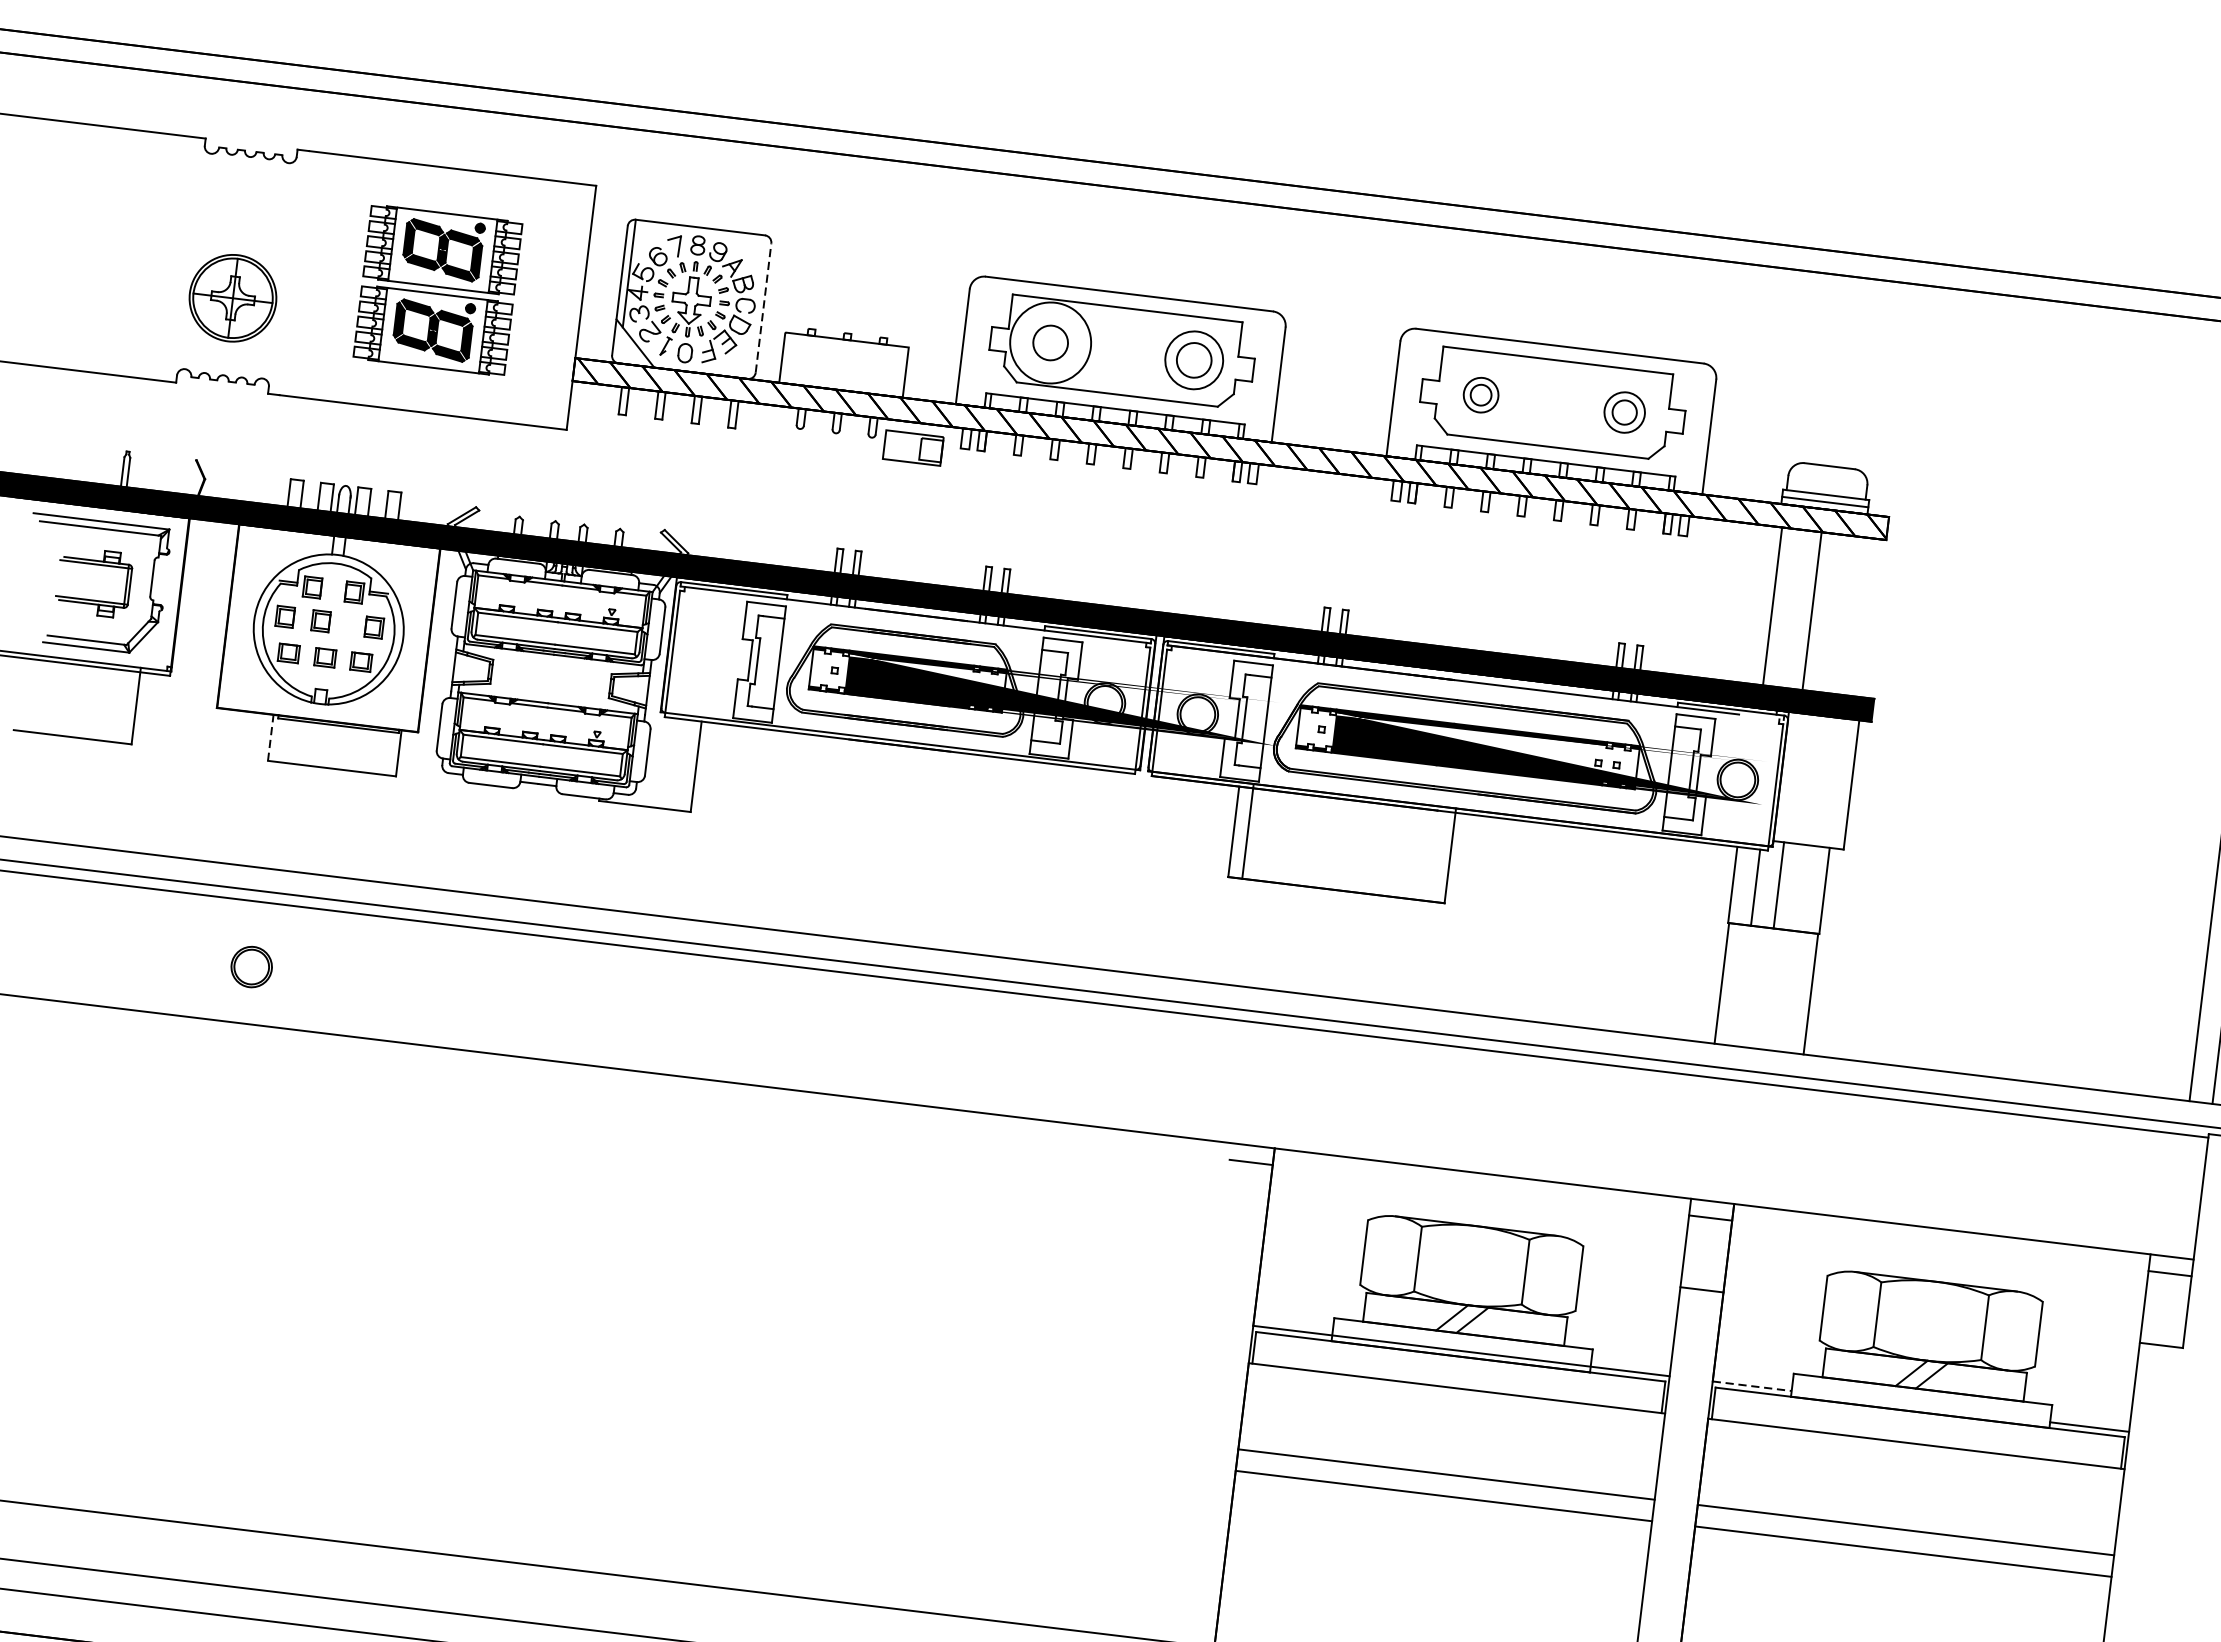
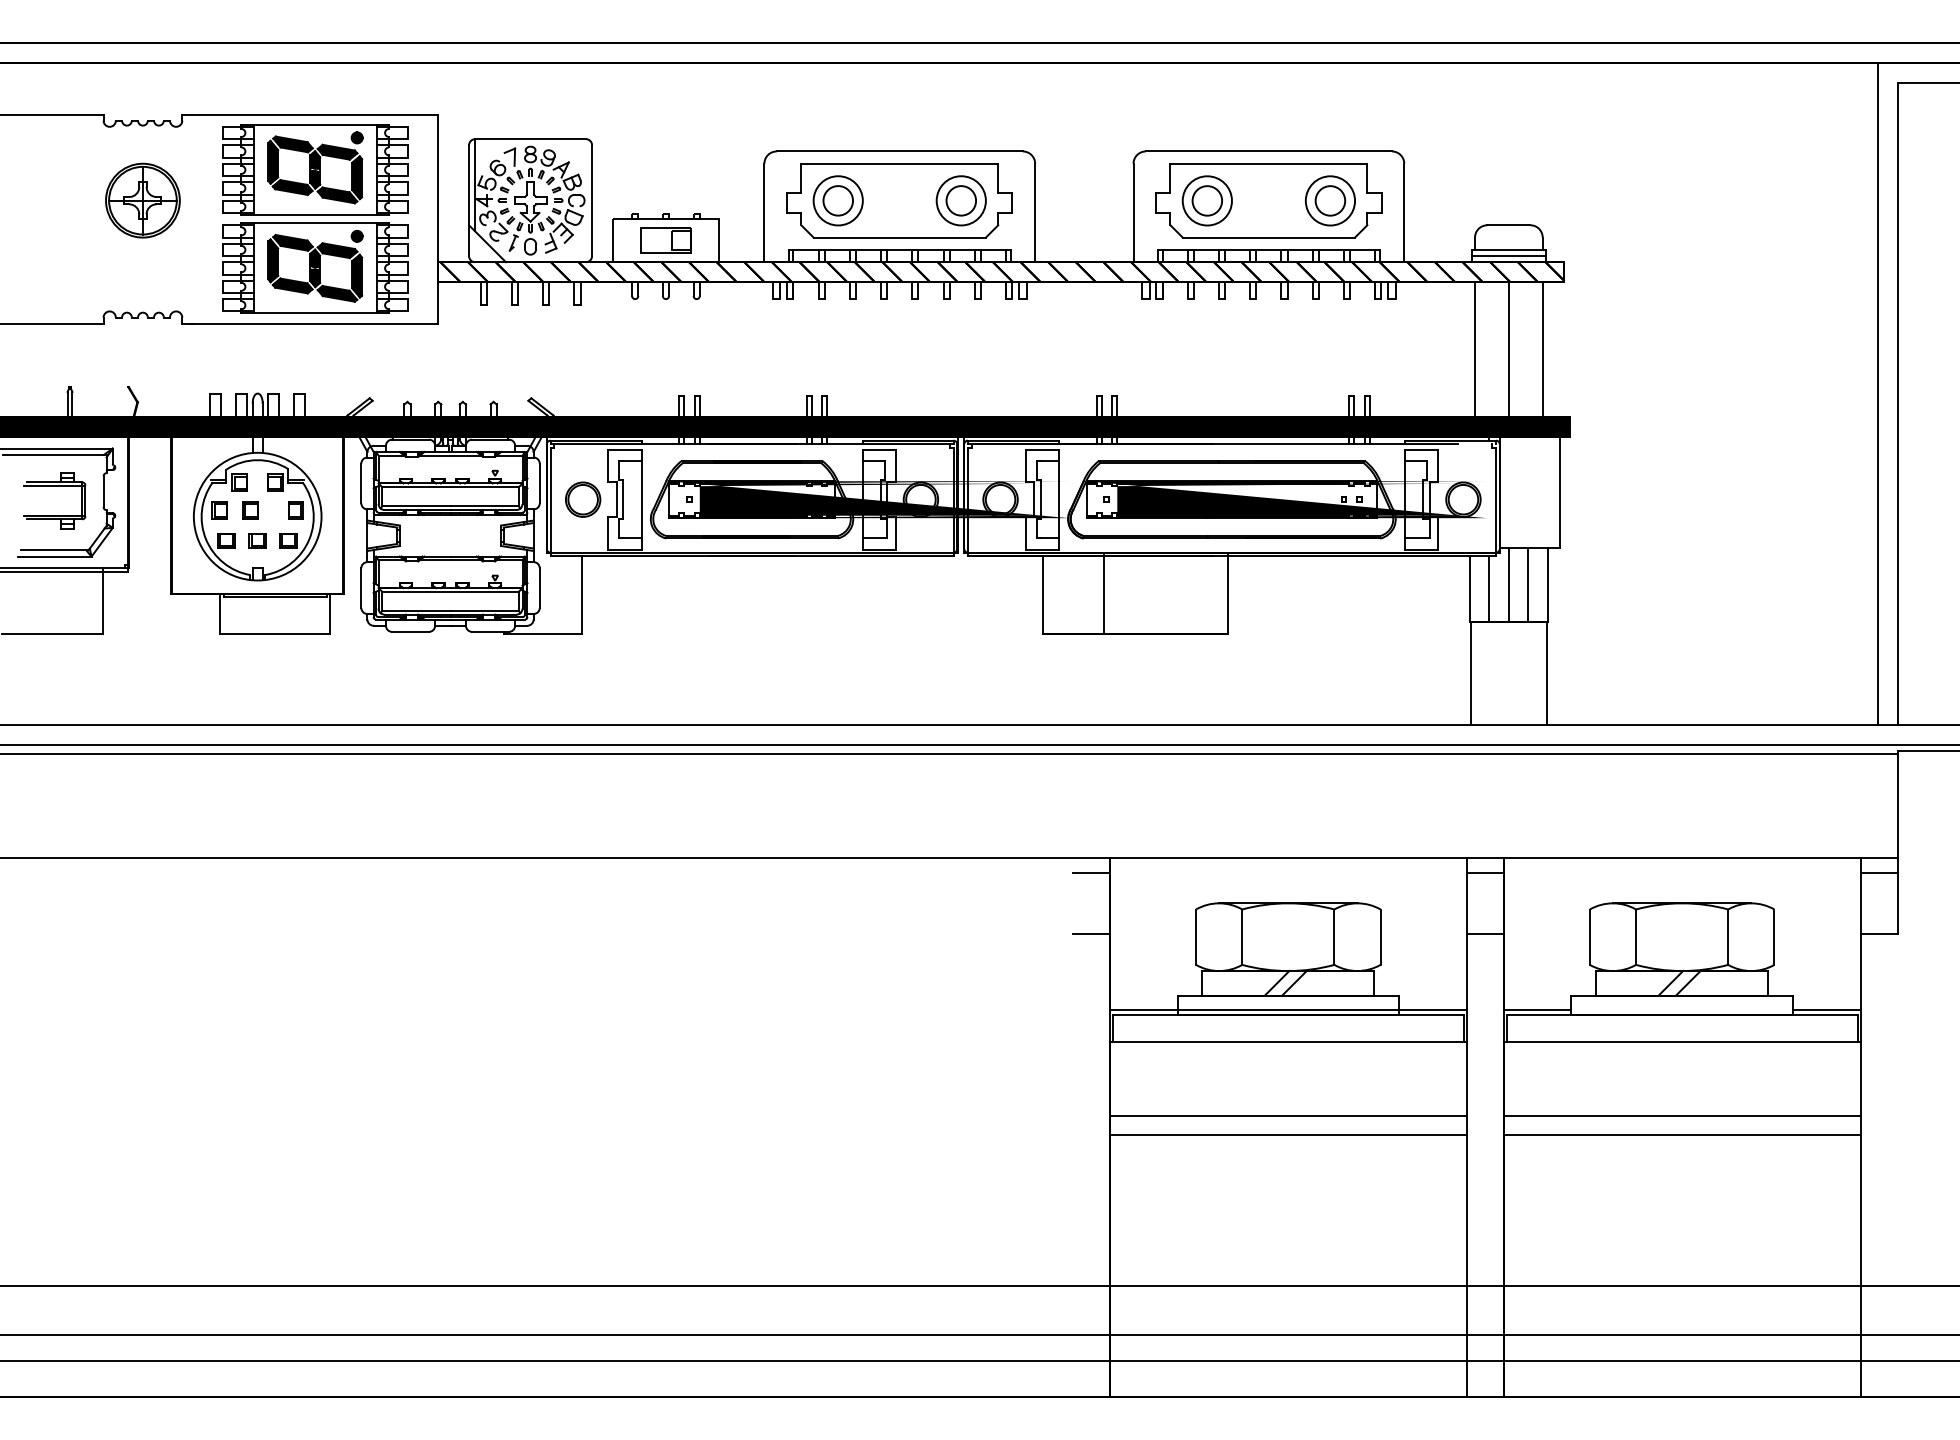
part: (438, 289) -> (315, 218), size x1.43
part: (232, 298) -> (142, 200), moved
line: (764, 307) -> (592, 200), dashed -> solid
circle: (1049, 342) -> (837, 200), size x0.71
part: (1480, 394) -> (1206, 200), size x1.67
part: (1623, 411) -> (1329, 200), size x1.43
part: (912, 447) -> (665, 240), moved
line: (1851, 615) -> (1542, 349), added
line: (270, 738) -> (219, 614), dashed -> solid
line: (1247, 830) -> (1103, 592), moved
line: (1801, 888) -> (1528, 584), added
part: (252, 966) -> (583, 499), moved
line: (1241, 1234) -> (1090, 934), added
line: (1752, 1386) -> (1537, 1010), dashed -> solid

